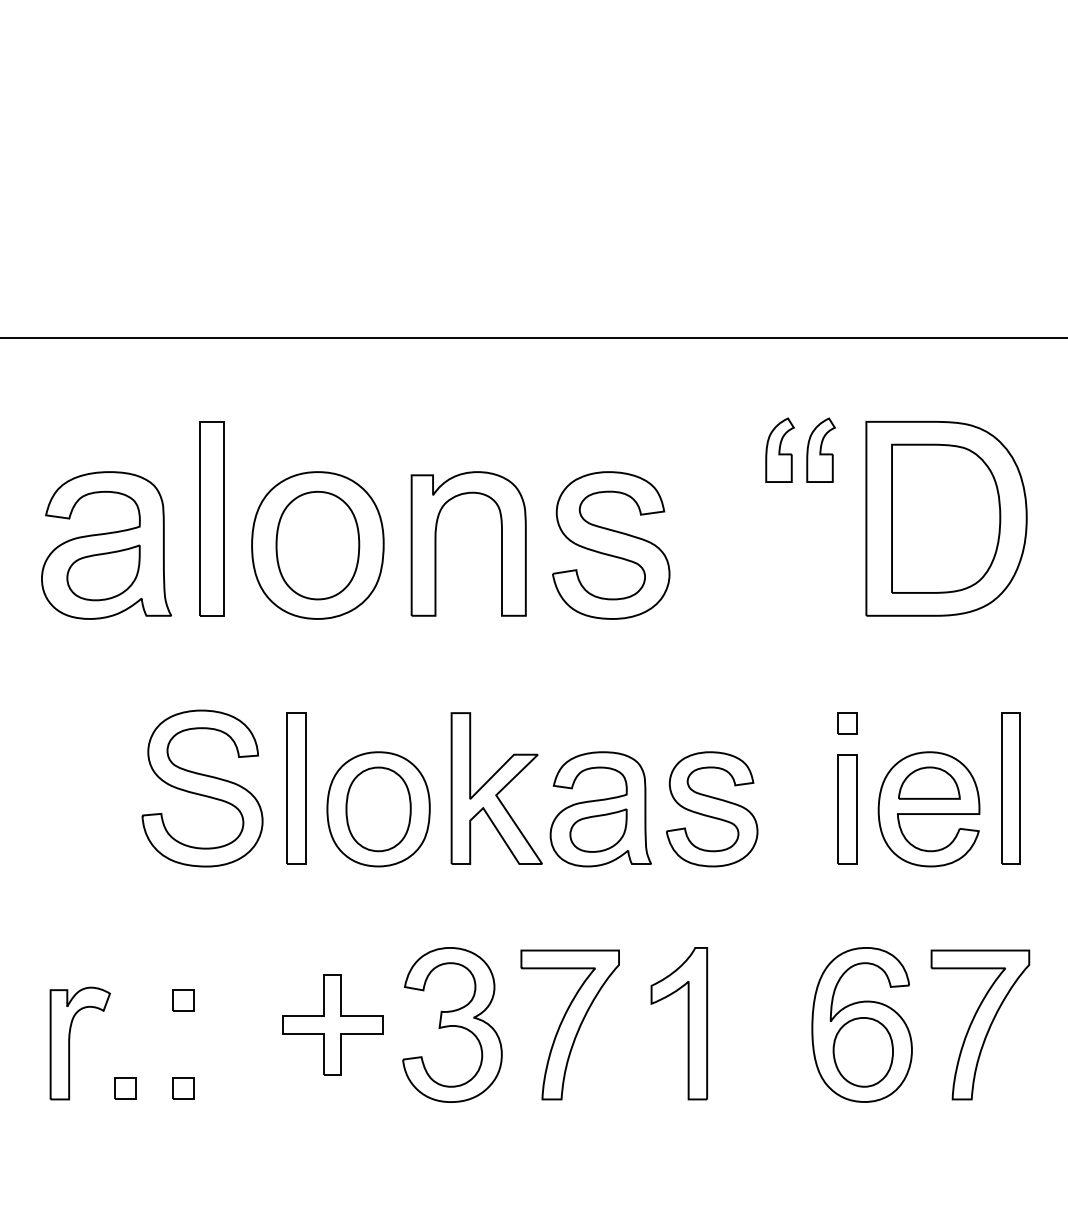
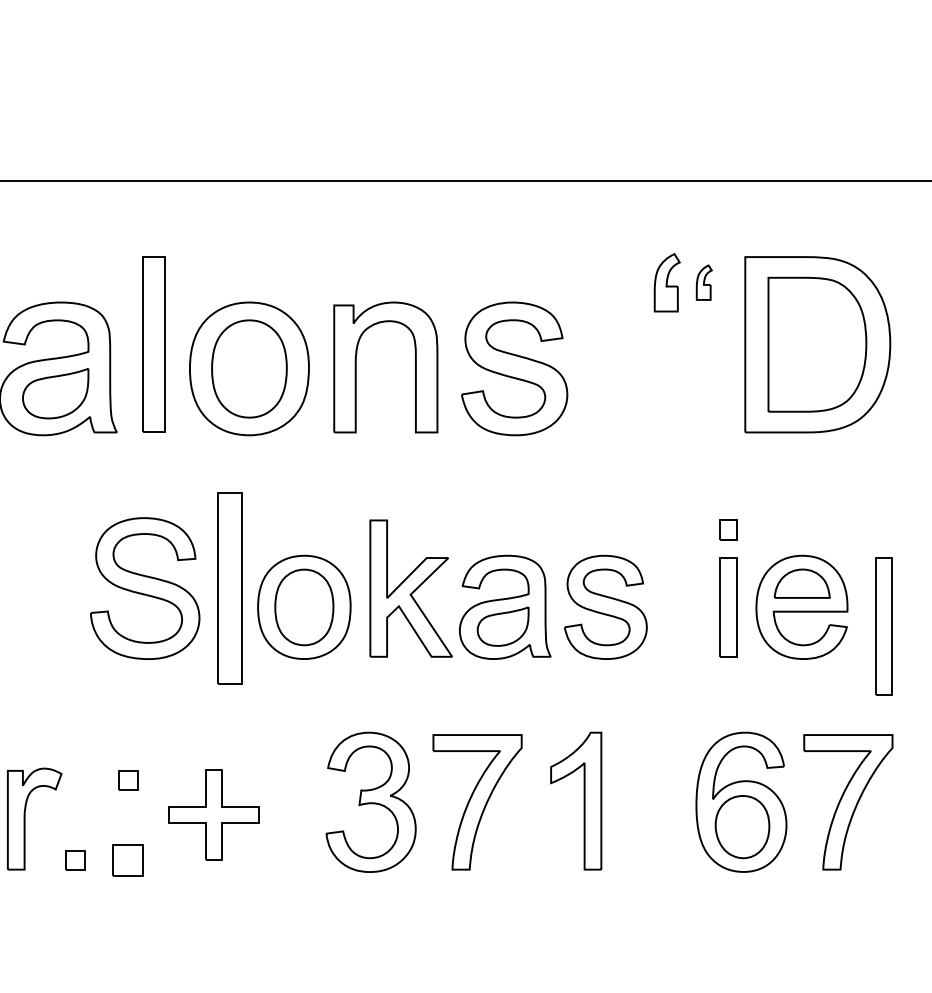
part: (820, 449) -> (703, 282), size x0.6
part: (296, 788) -> (230, 588), size x1.4
part: (1010, 788) -> (883, 626), moved
part: (332, 1024) -> (213, 814), moved
part: (183, 1088) -> (127, 859), size x1.6

